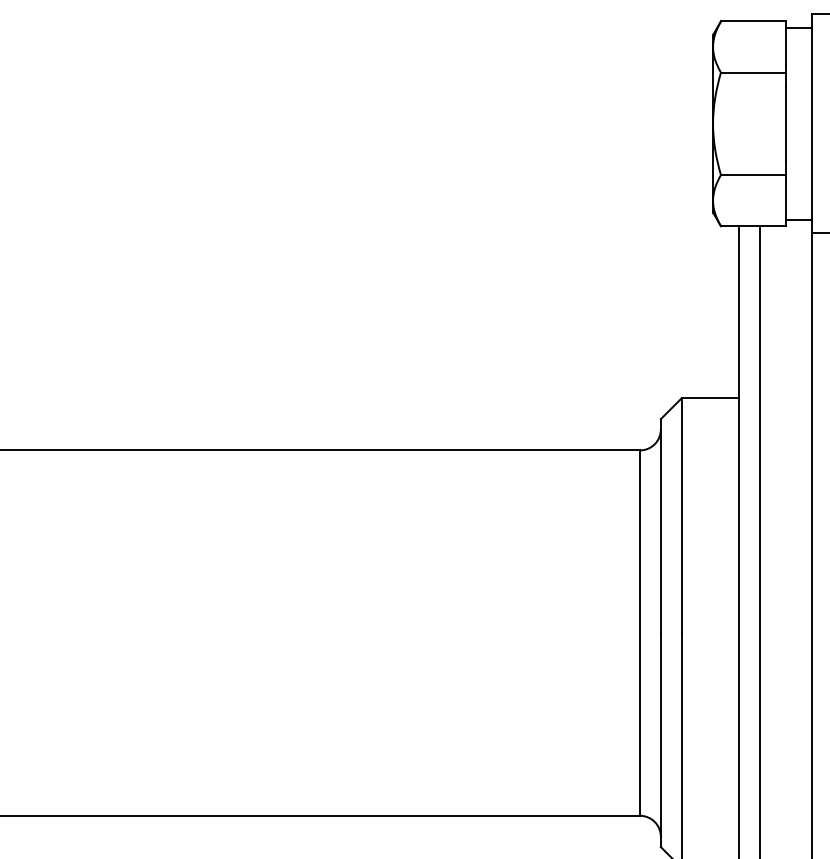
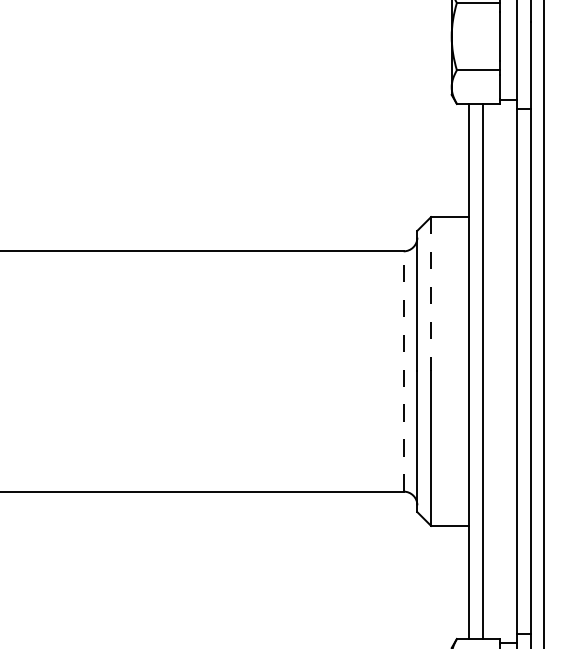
line: (682, 516) -> (431, 294), solid -> dashed
line: (639, 631) -> (403, 370), solid -> dashed

